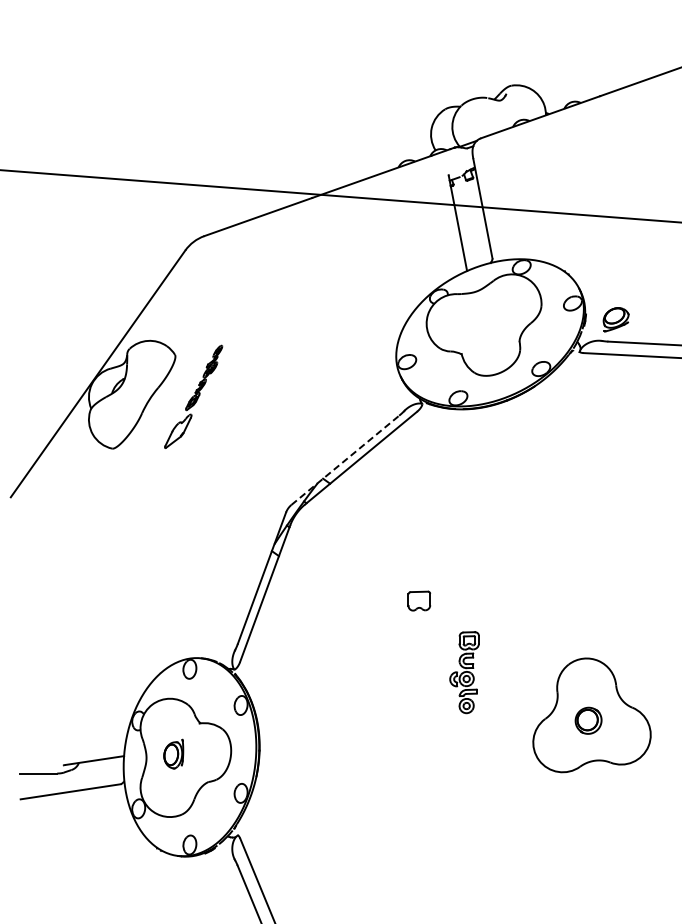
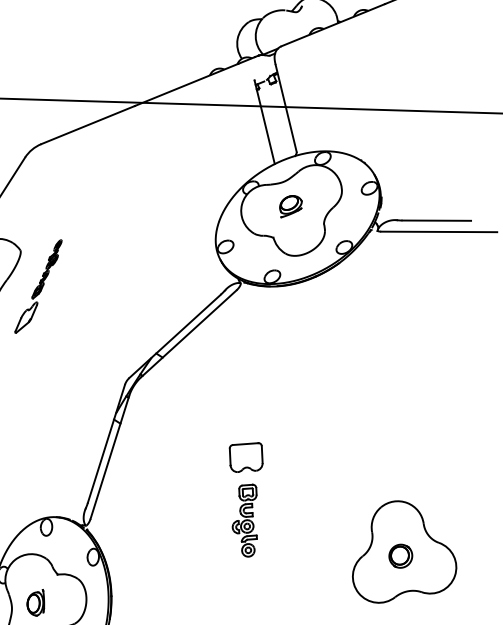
part: (615, 319) -> (290, 206), moved
line: (345, 460) -> (175, 336), dashed -> solid
part: (419, 600) -> (246, 457), size x1.67
part: (464, 672) -> (245, 520), moved

